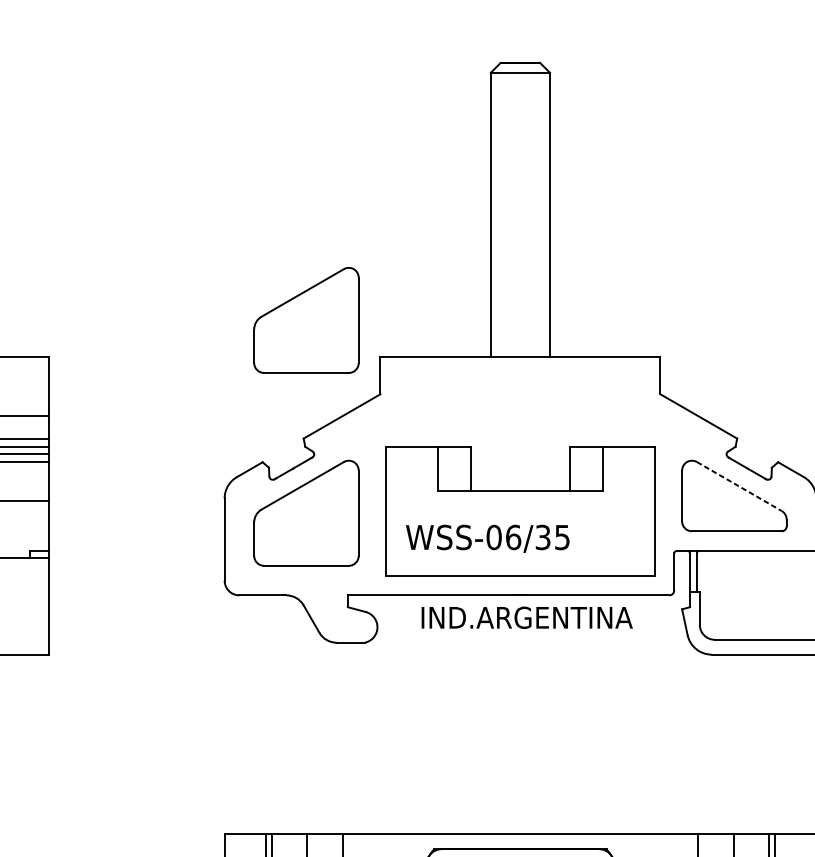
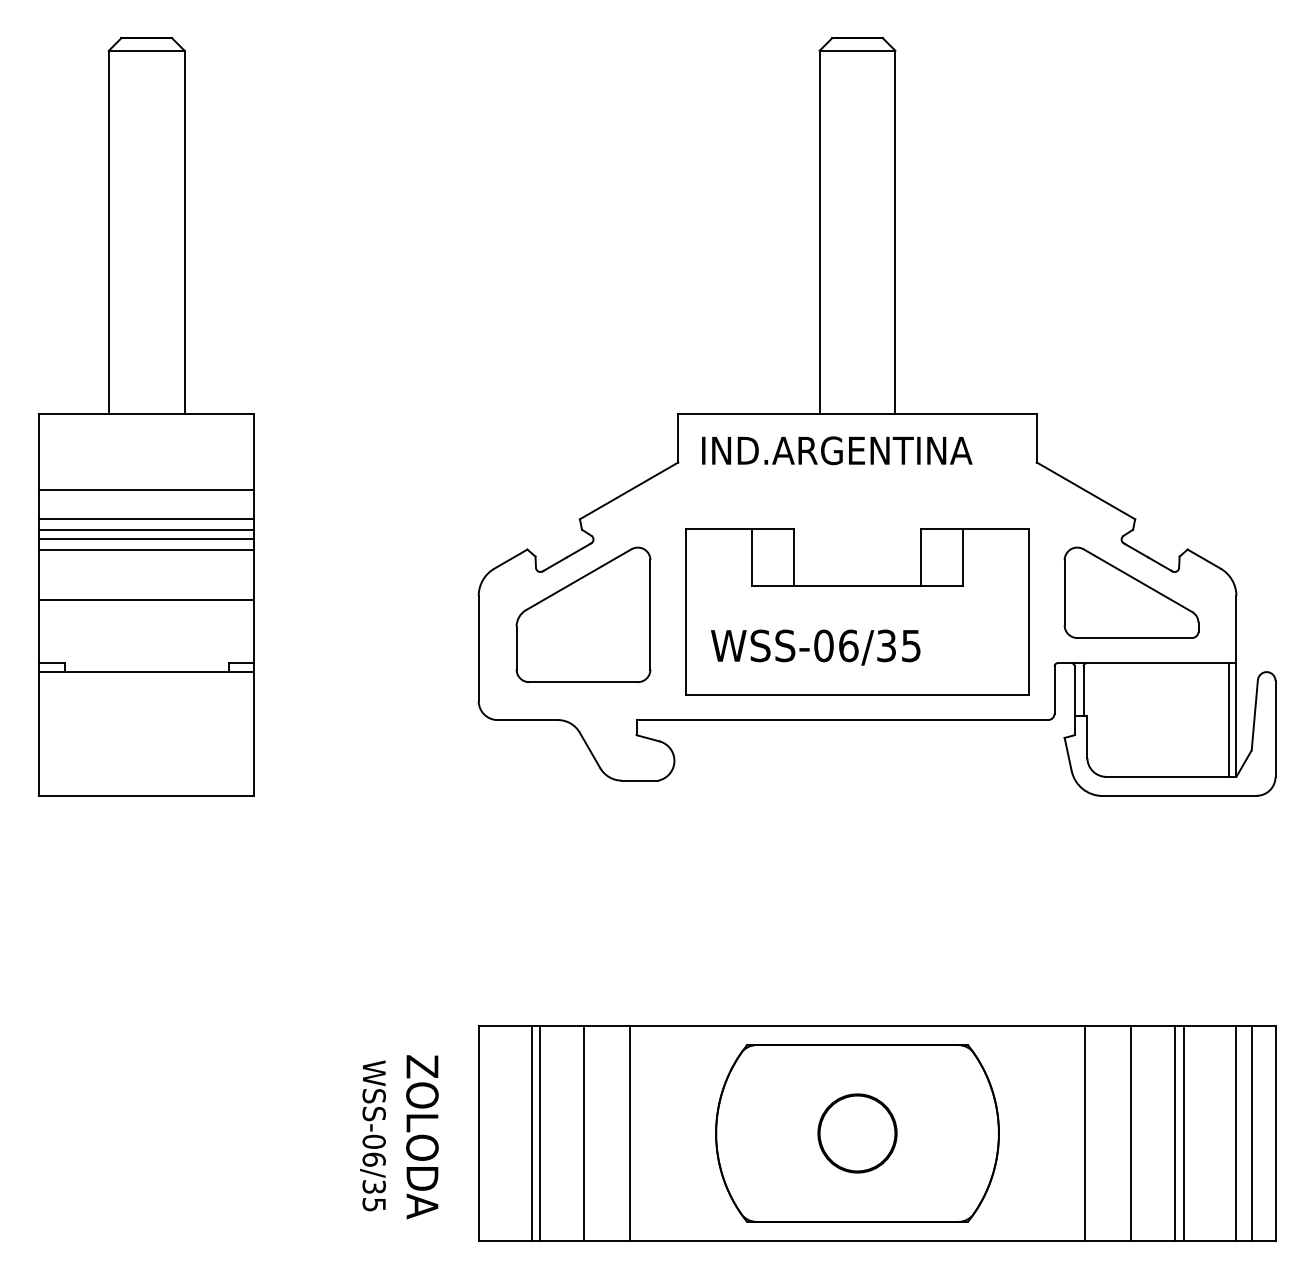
part: (306, 320) -> (583, 367), removed
line: (739, 486) -> (1137, 580), dashed -> solid
line: (810, 594) -> (1228, 719), added
text: (527, 617) -> (837, 450), moved

